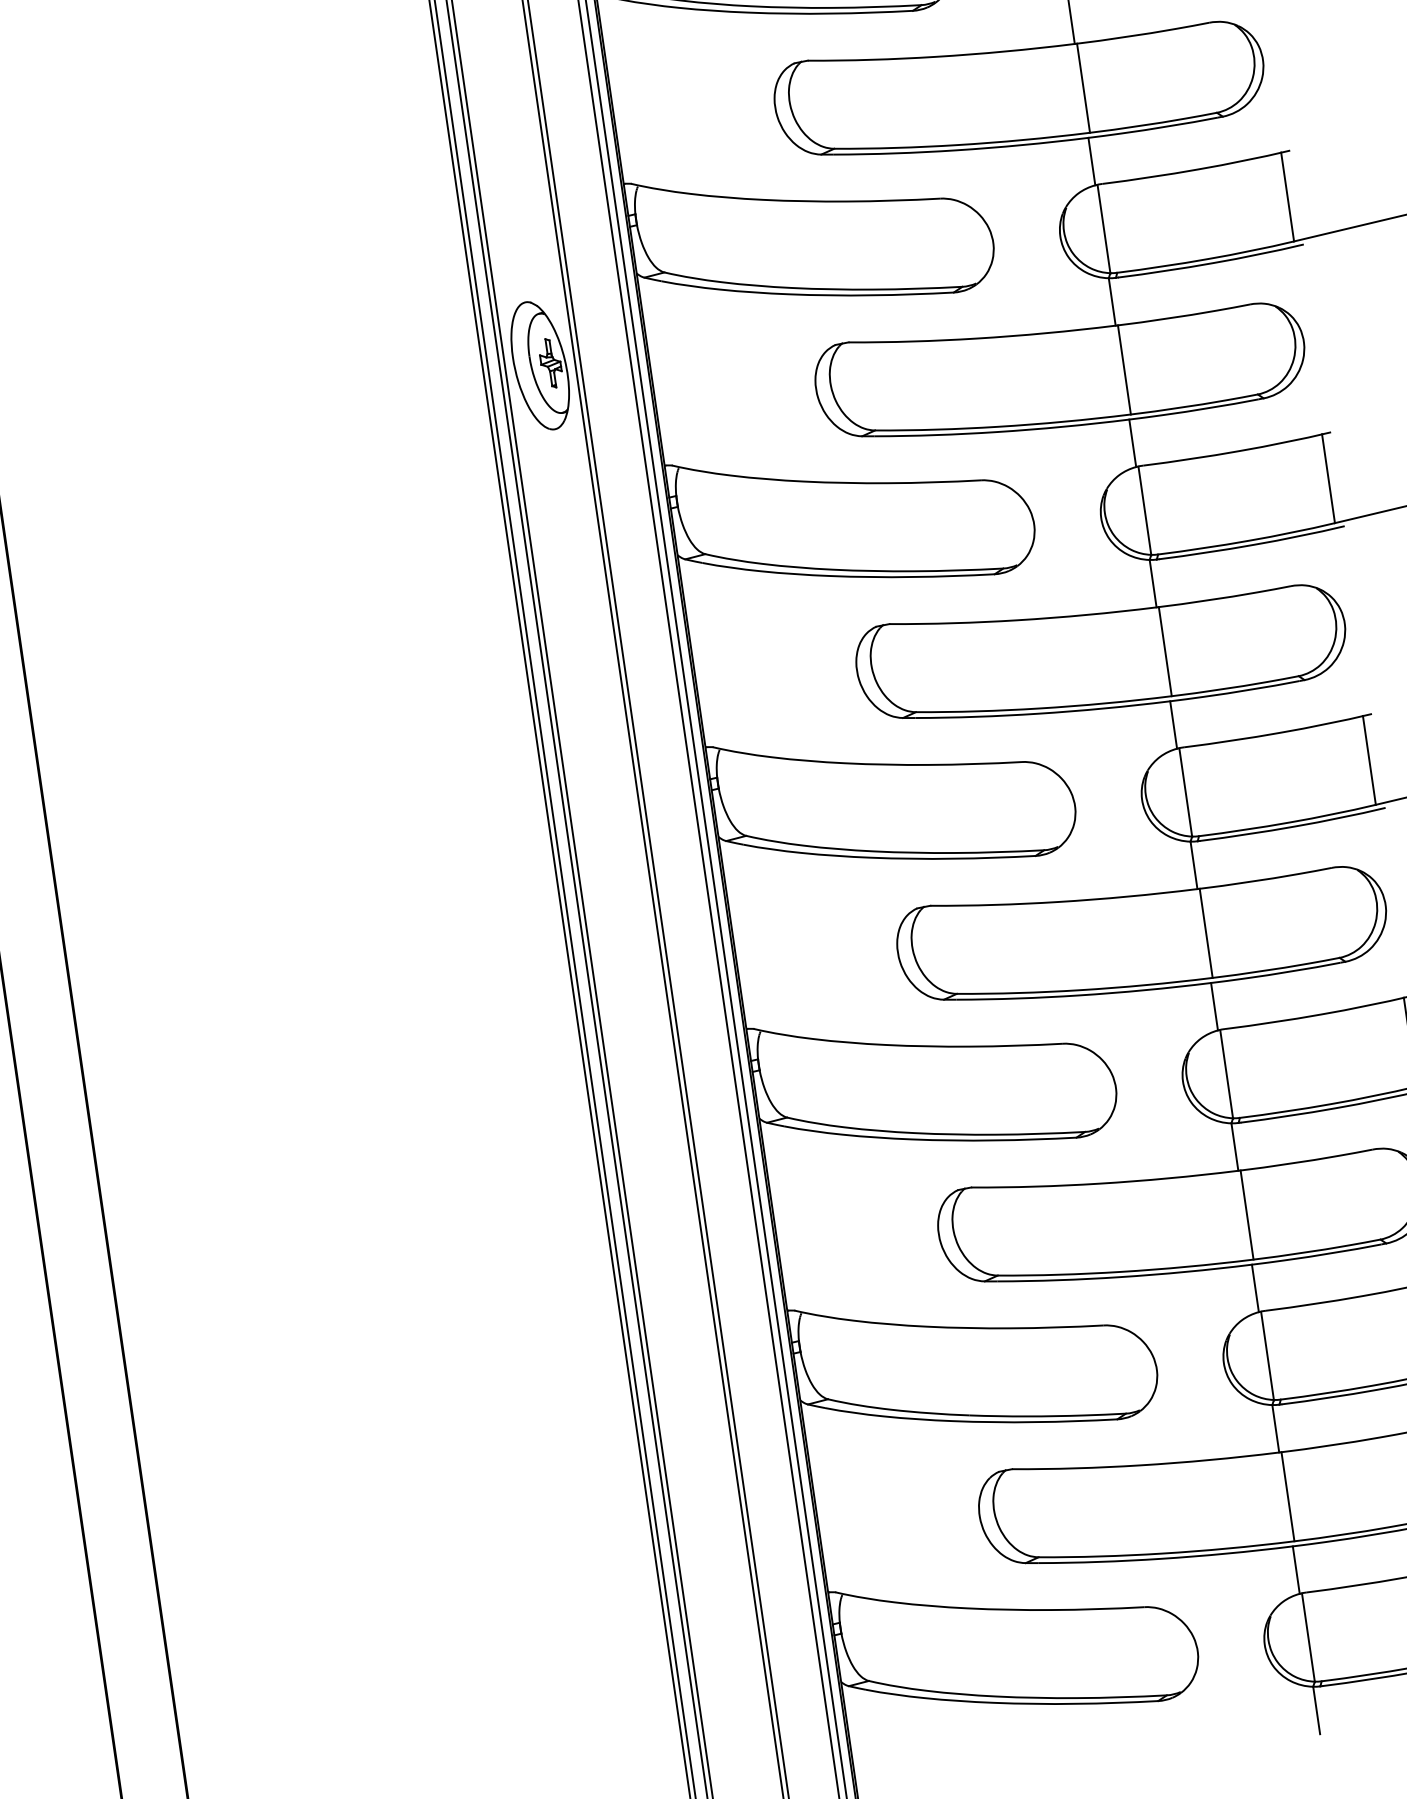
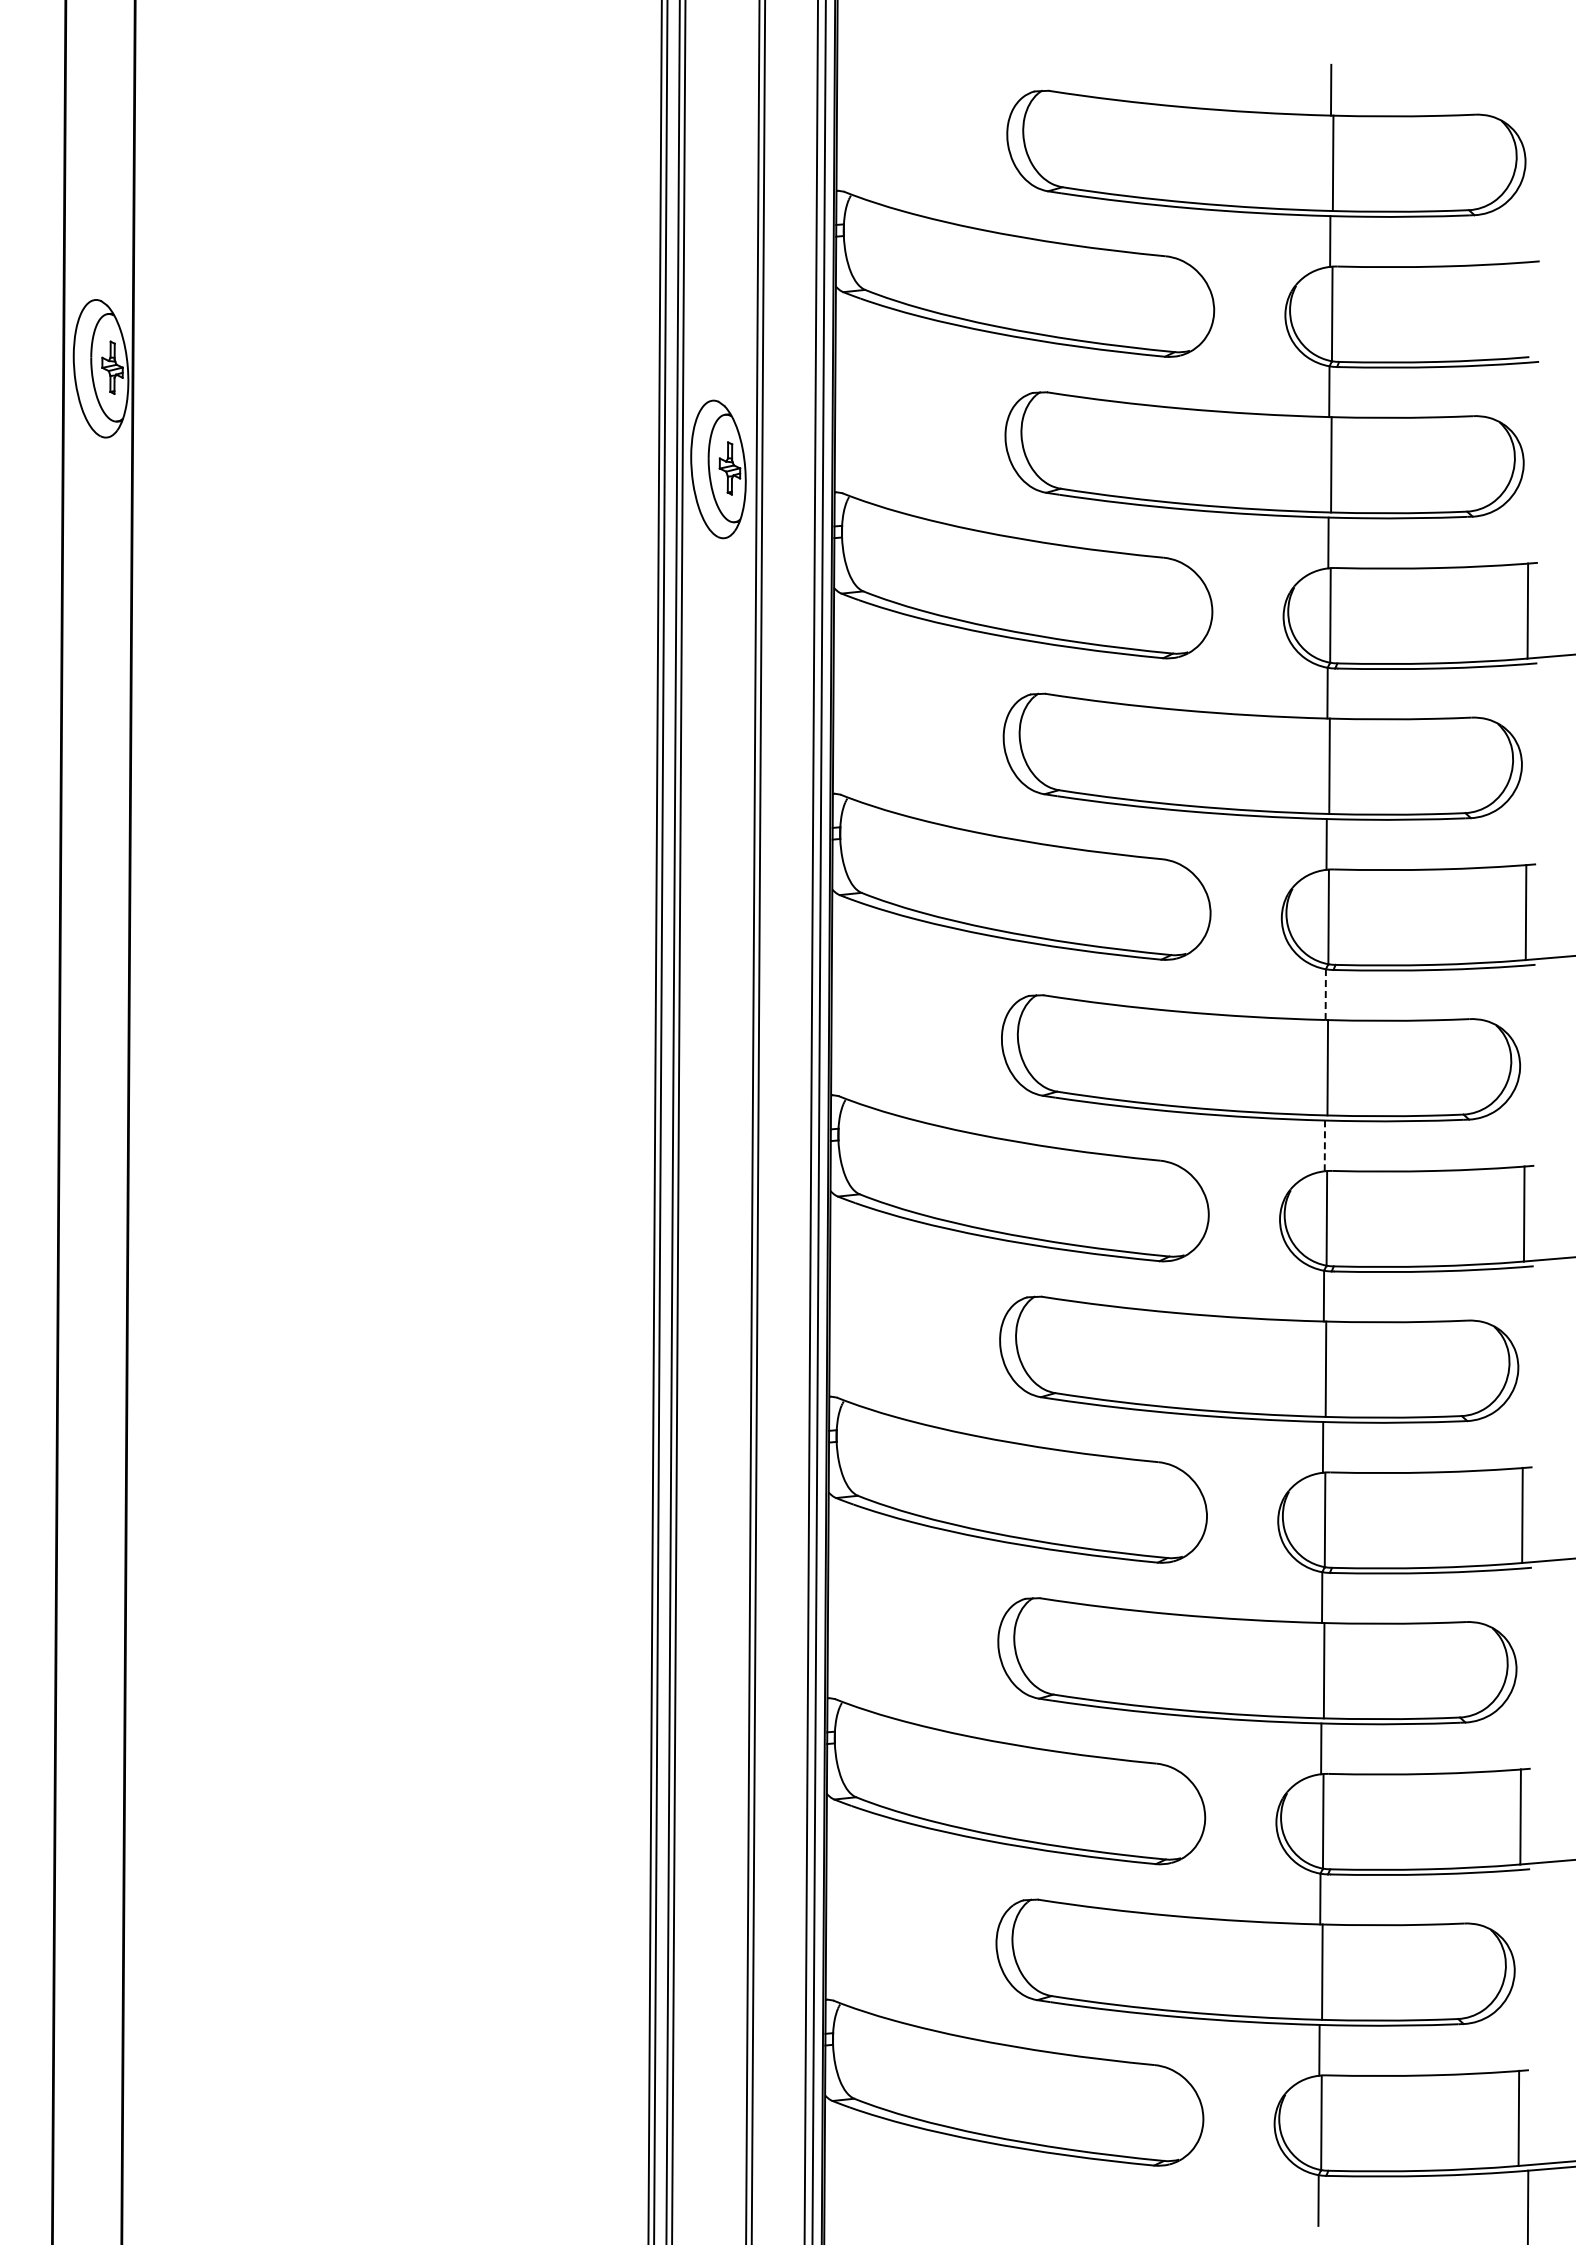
part: (540, 365) -> (718, 469), moved
line: (1152, 583) -> (1325, 994), solid -> dashed
line: (1173, 724) -> (1324, 1145), solid -> dashed

